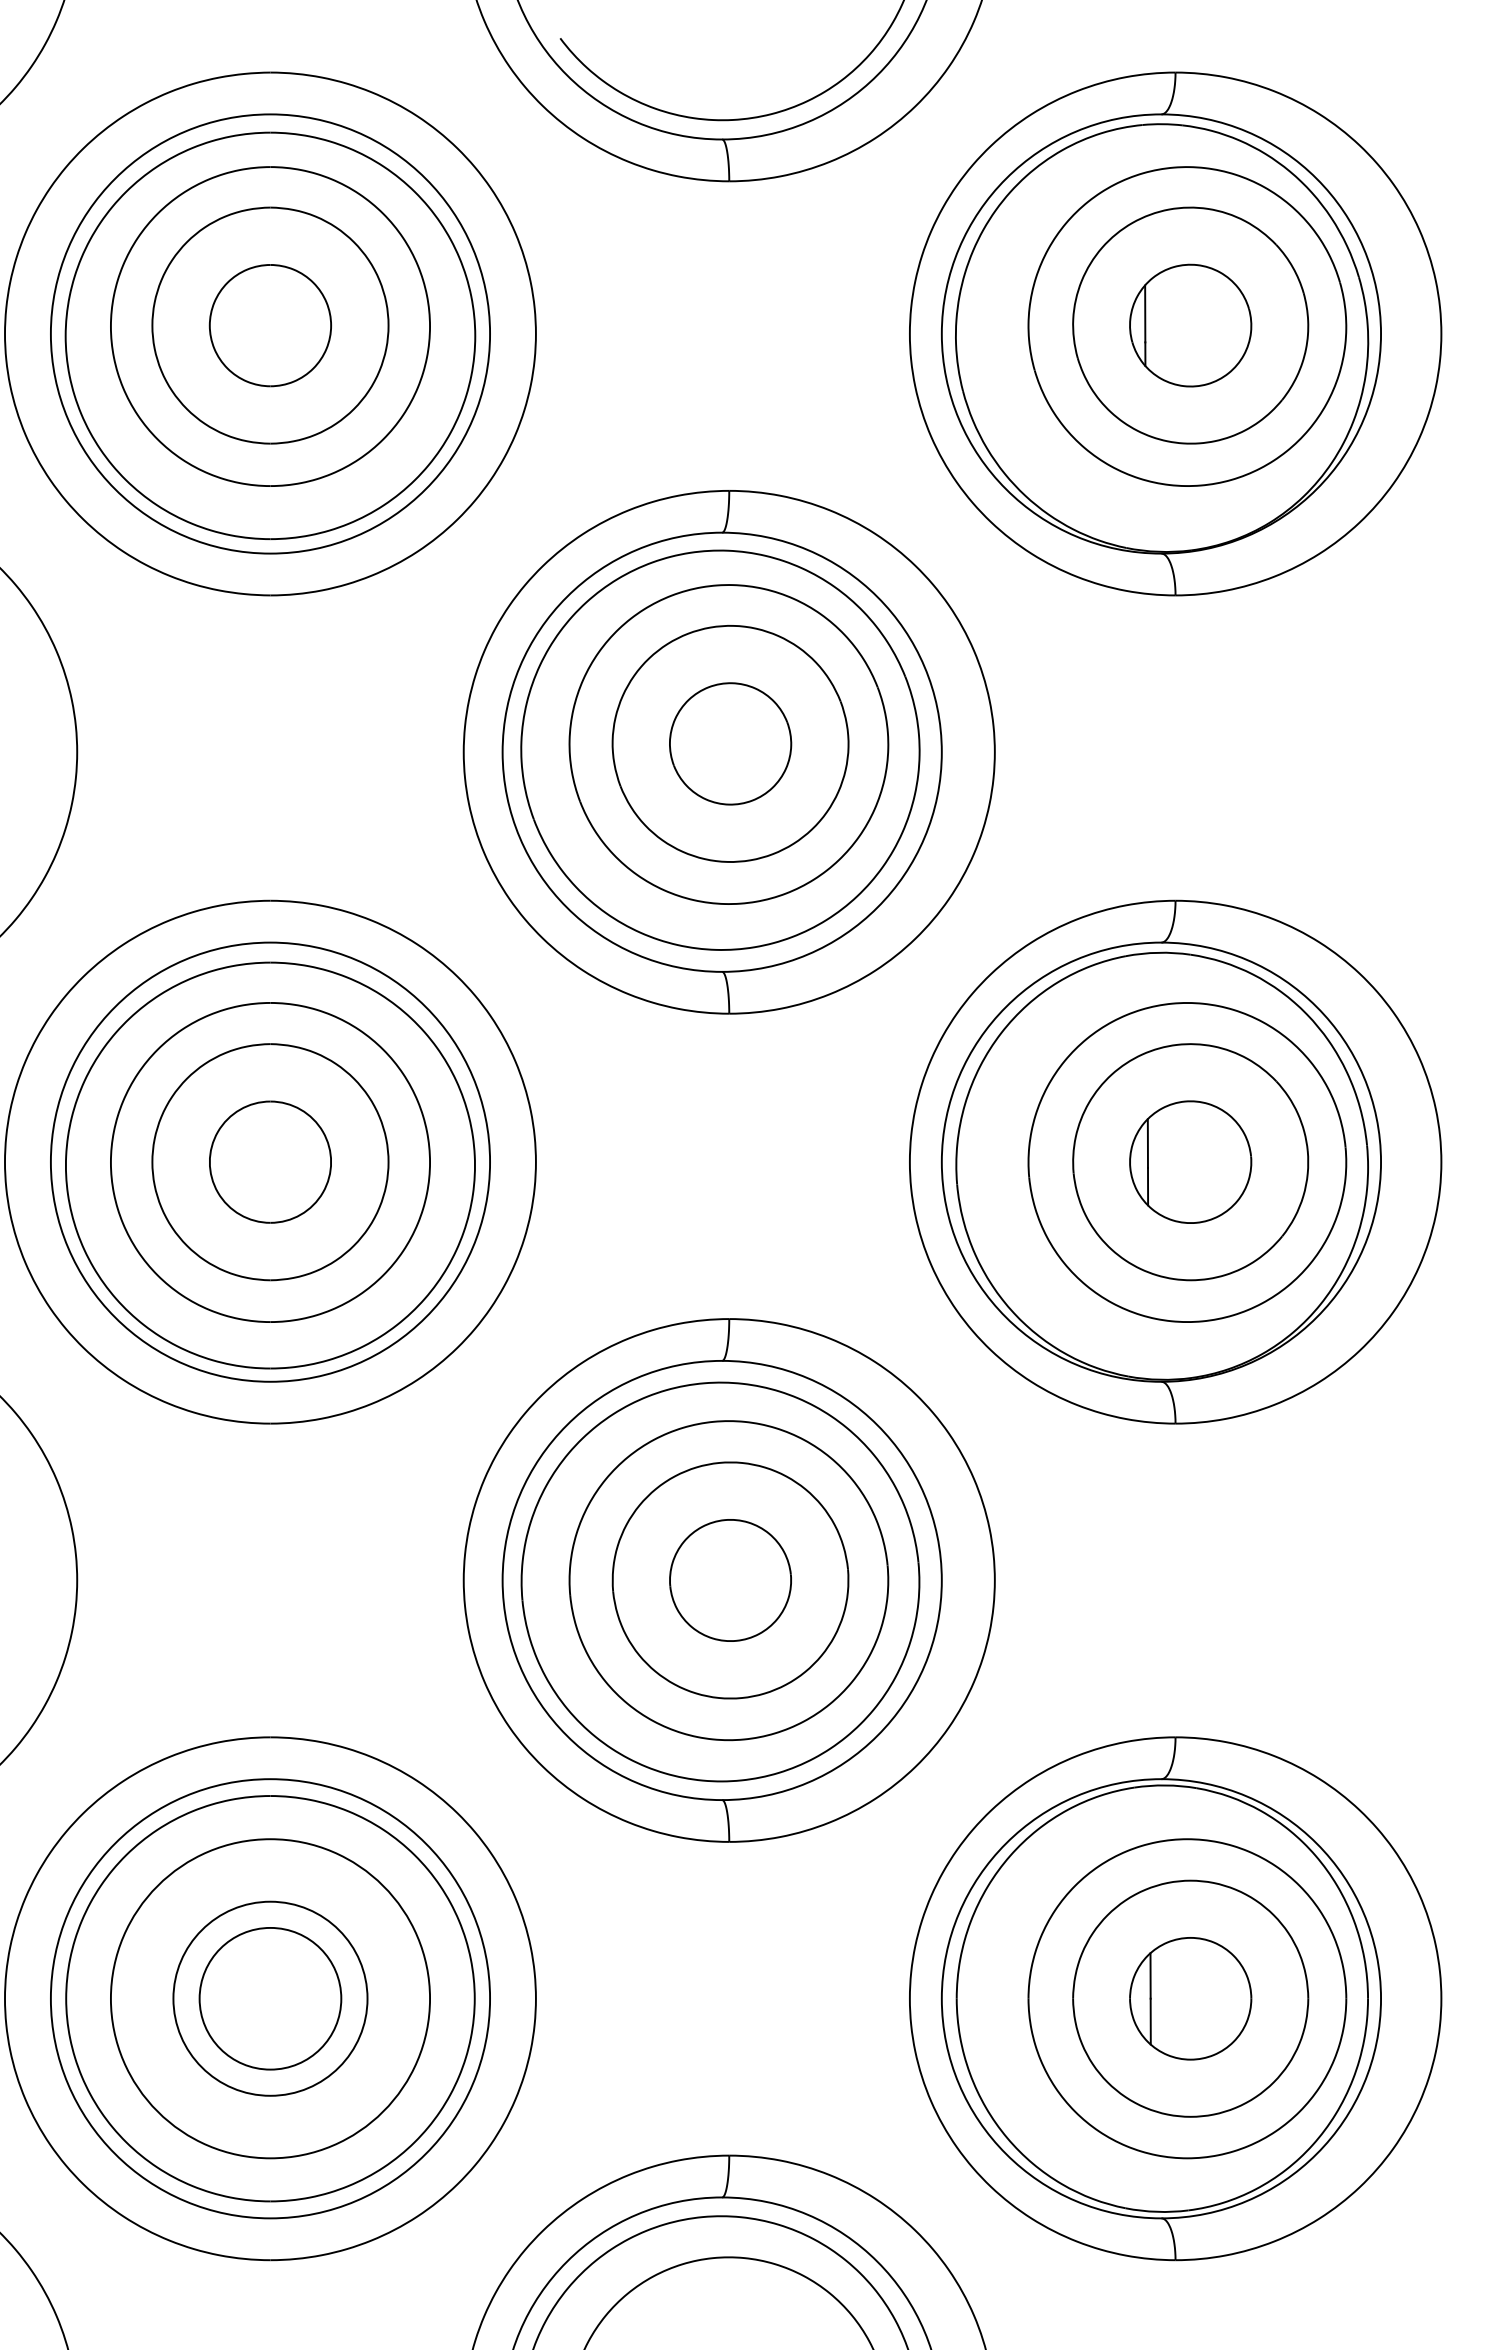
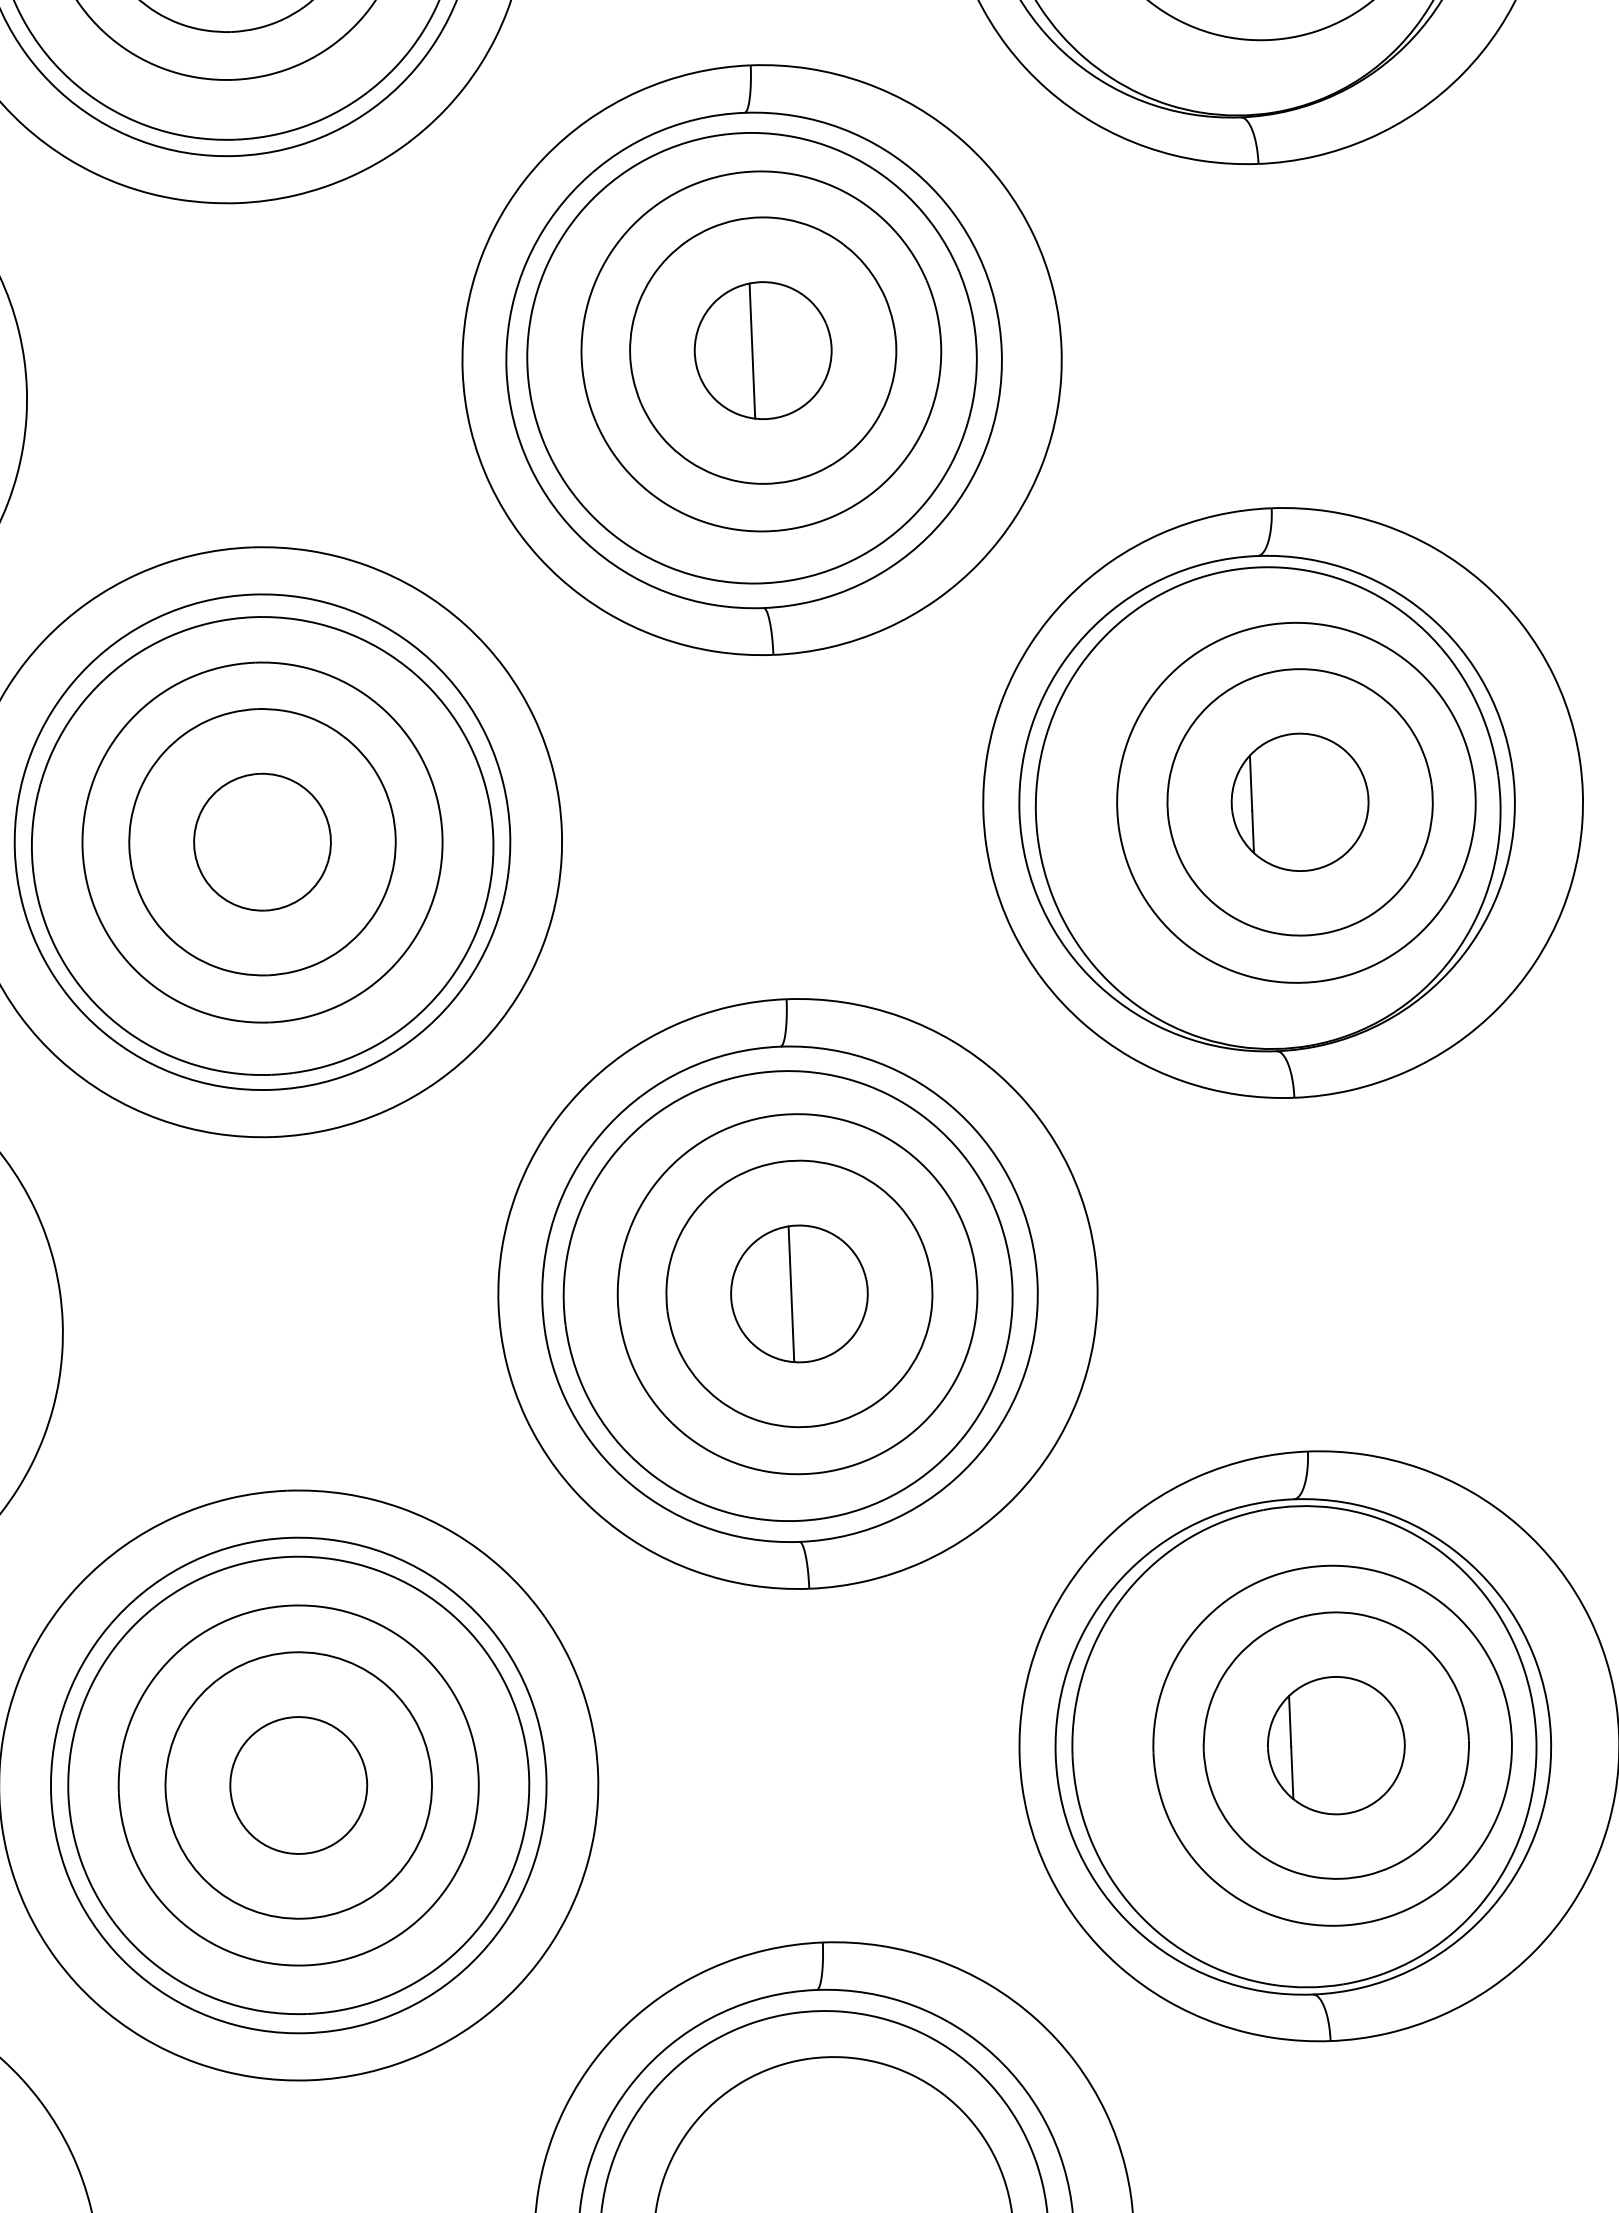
line: (720, 743) -> (751, 350), added
line: (723, 1580) -> (791, 1294), added
circle: (270, 1998) -> (298, 1785), size x0.62
circle: (270, 1998) -> (298, 1785), size x1.67

